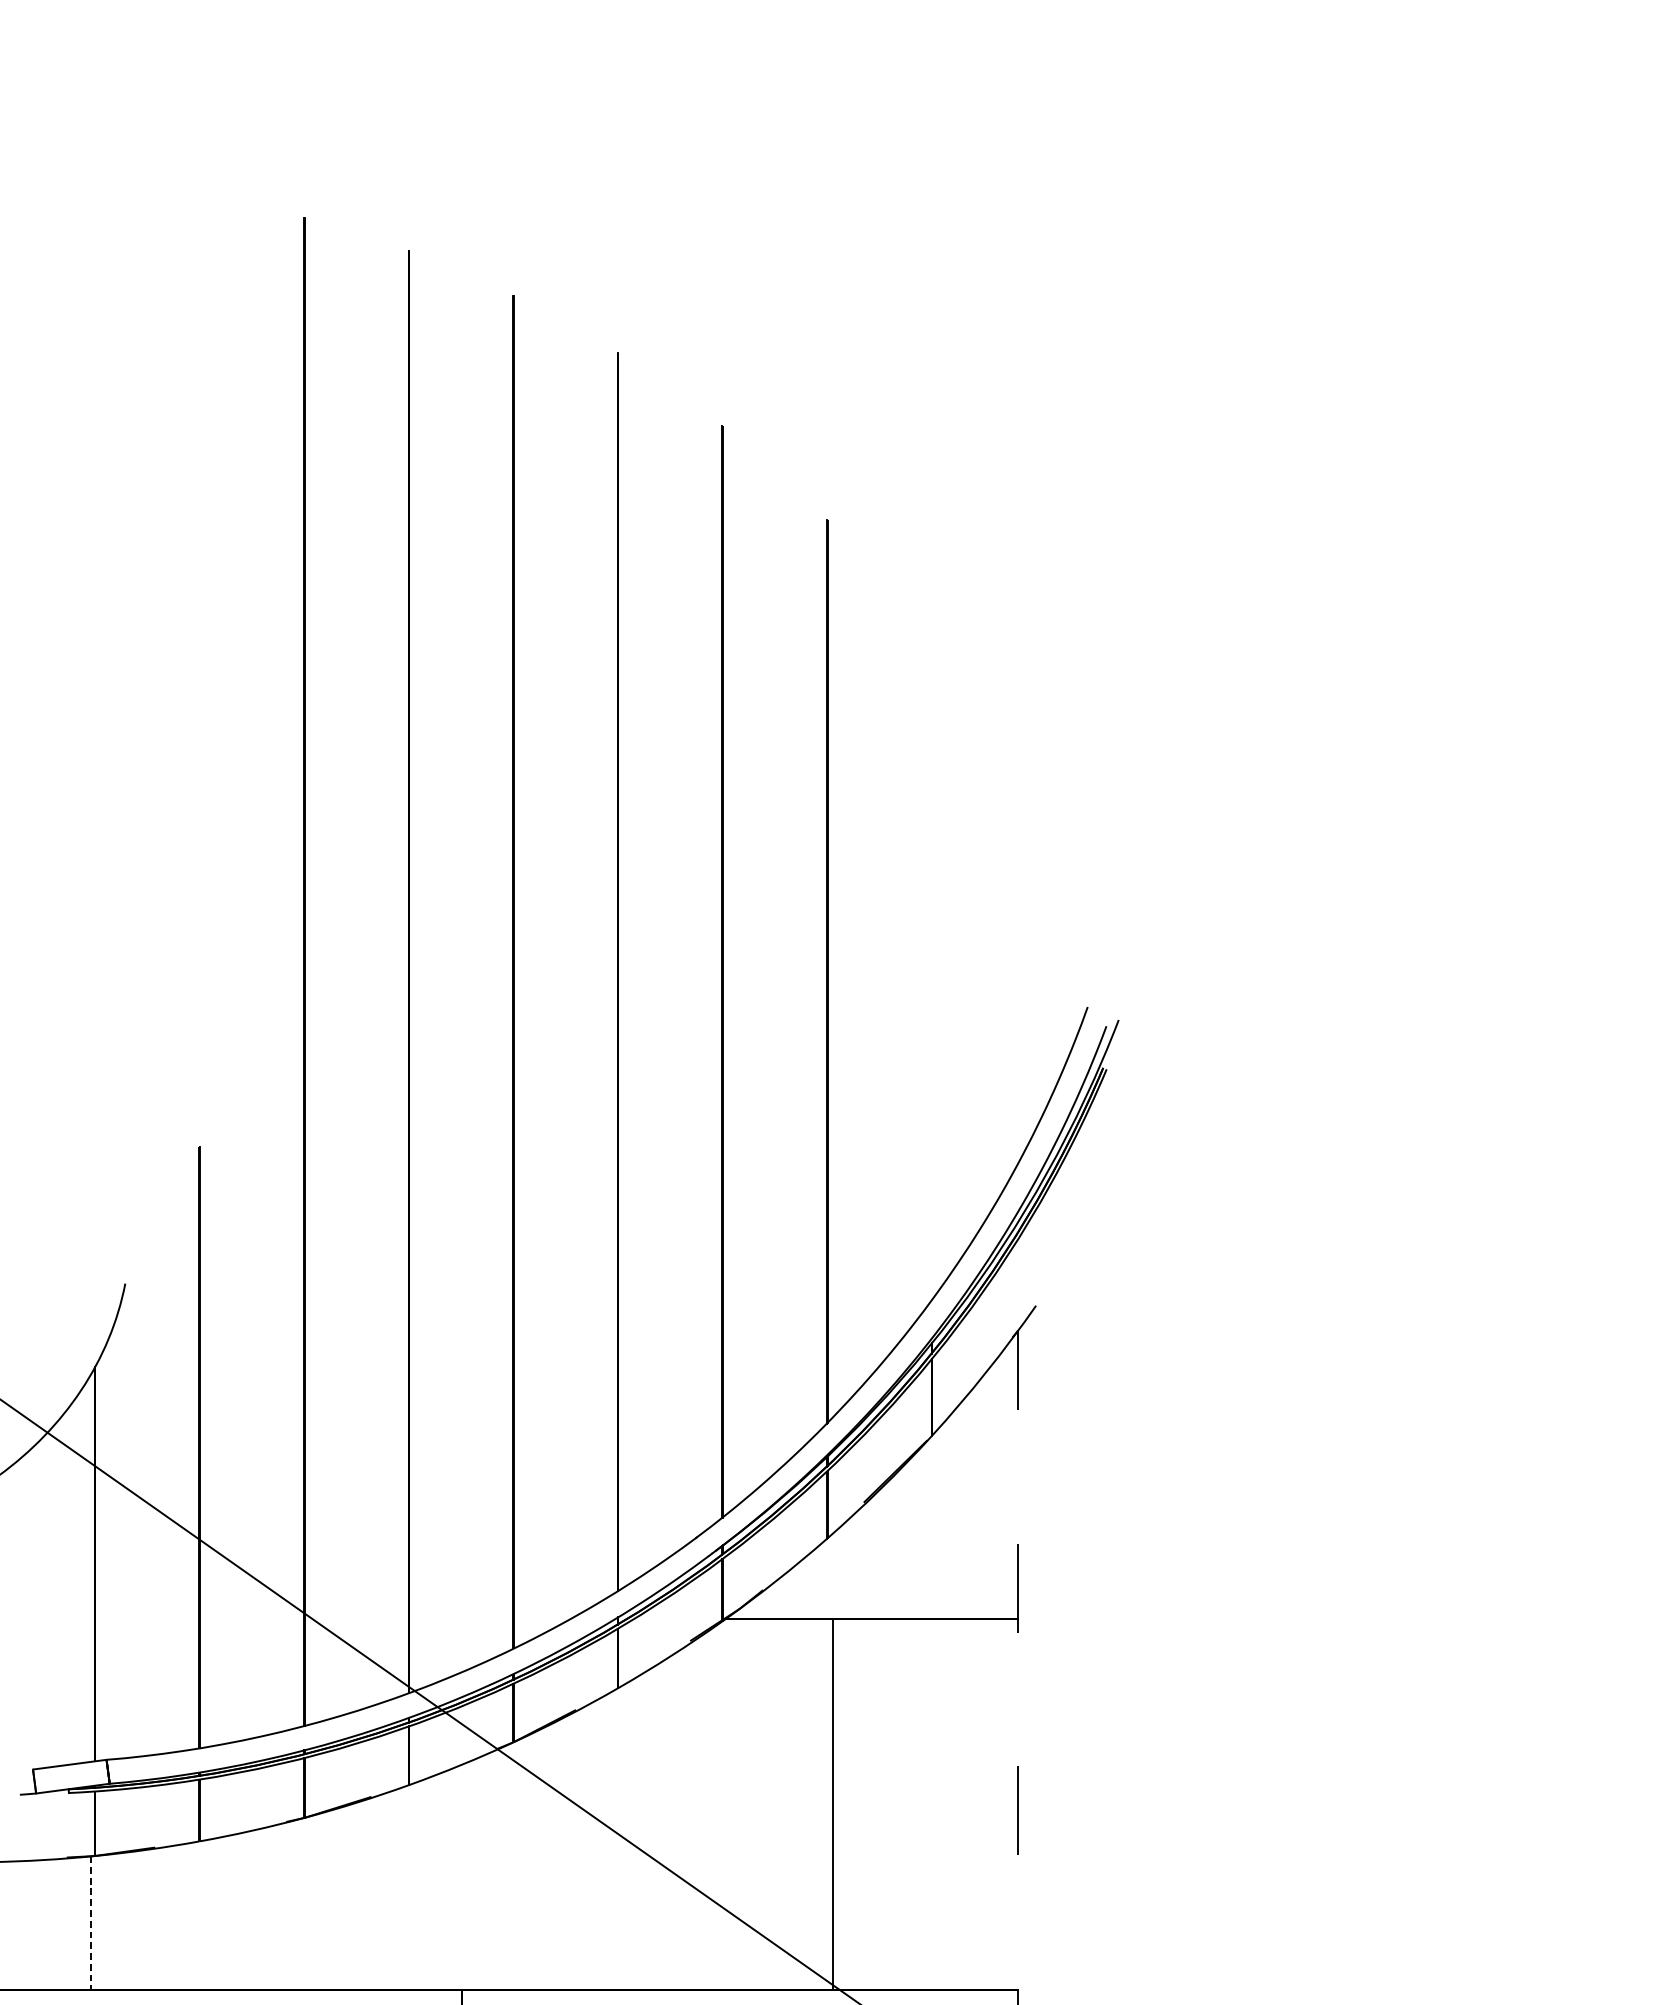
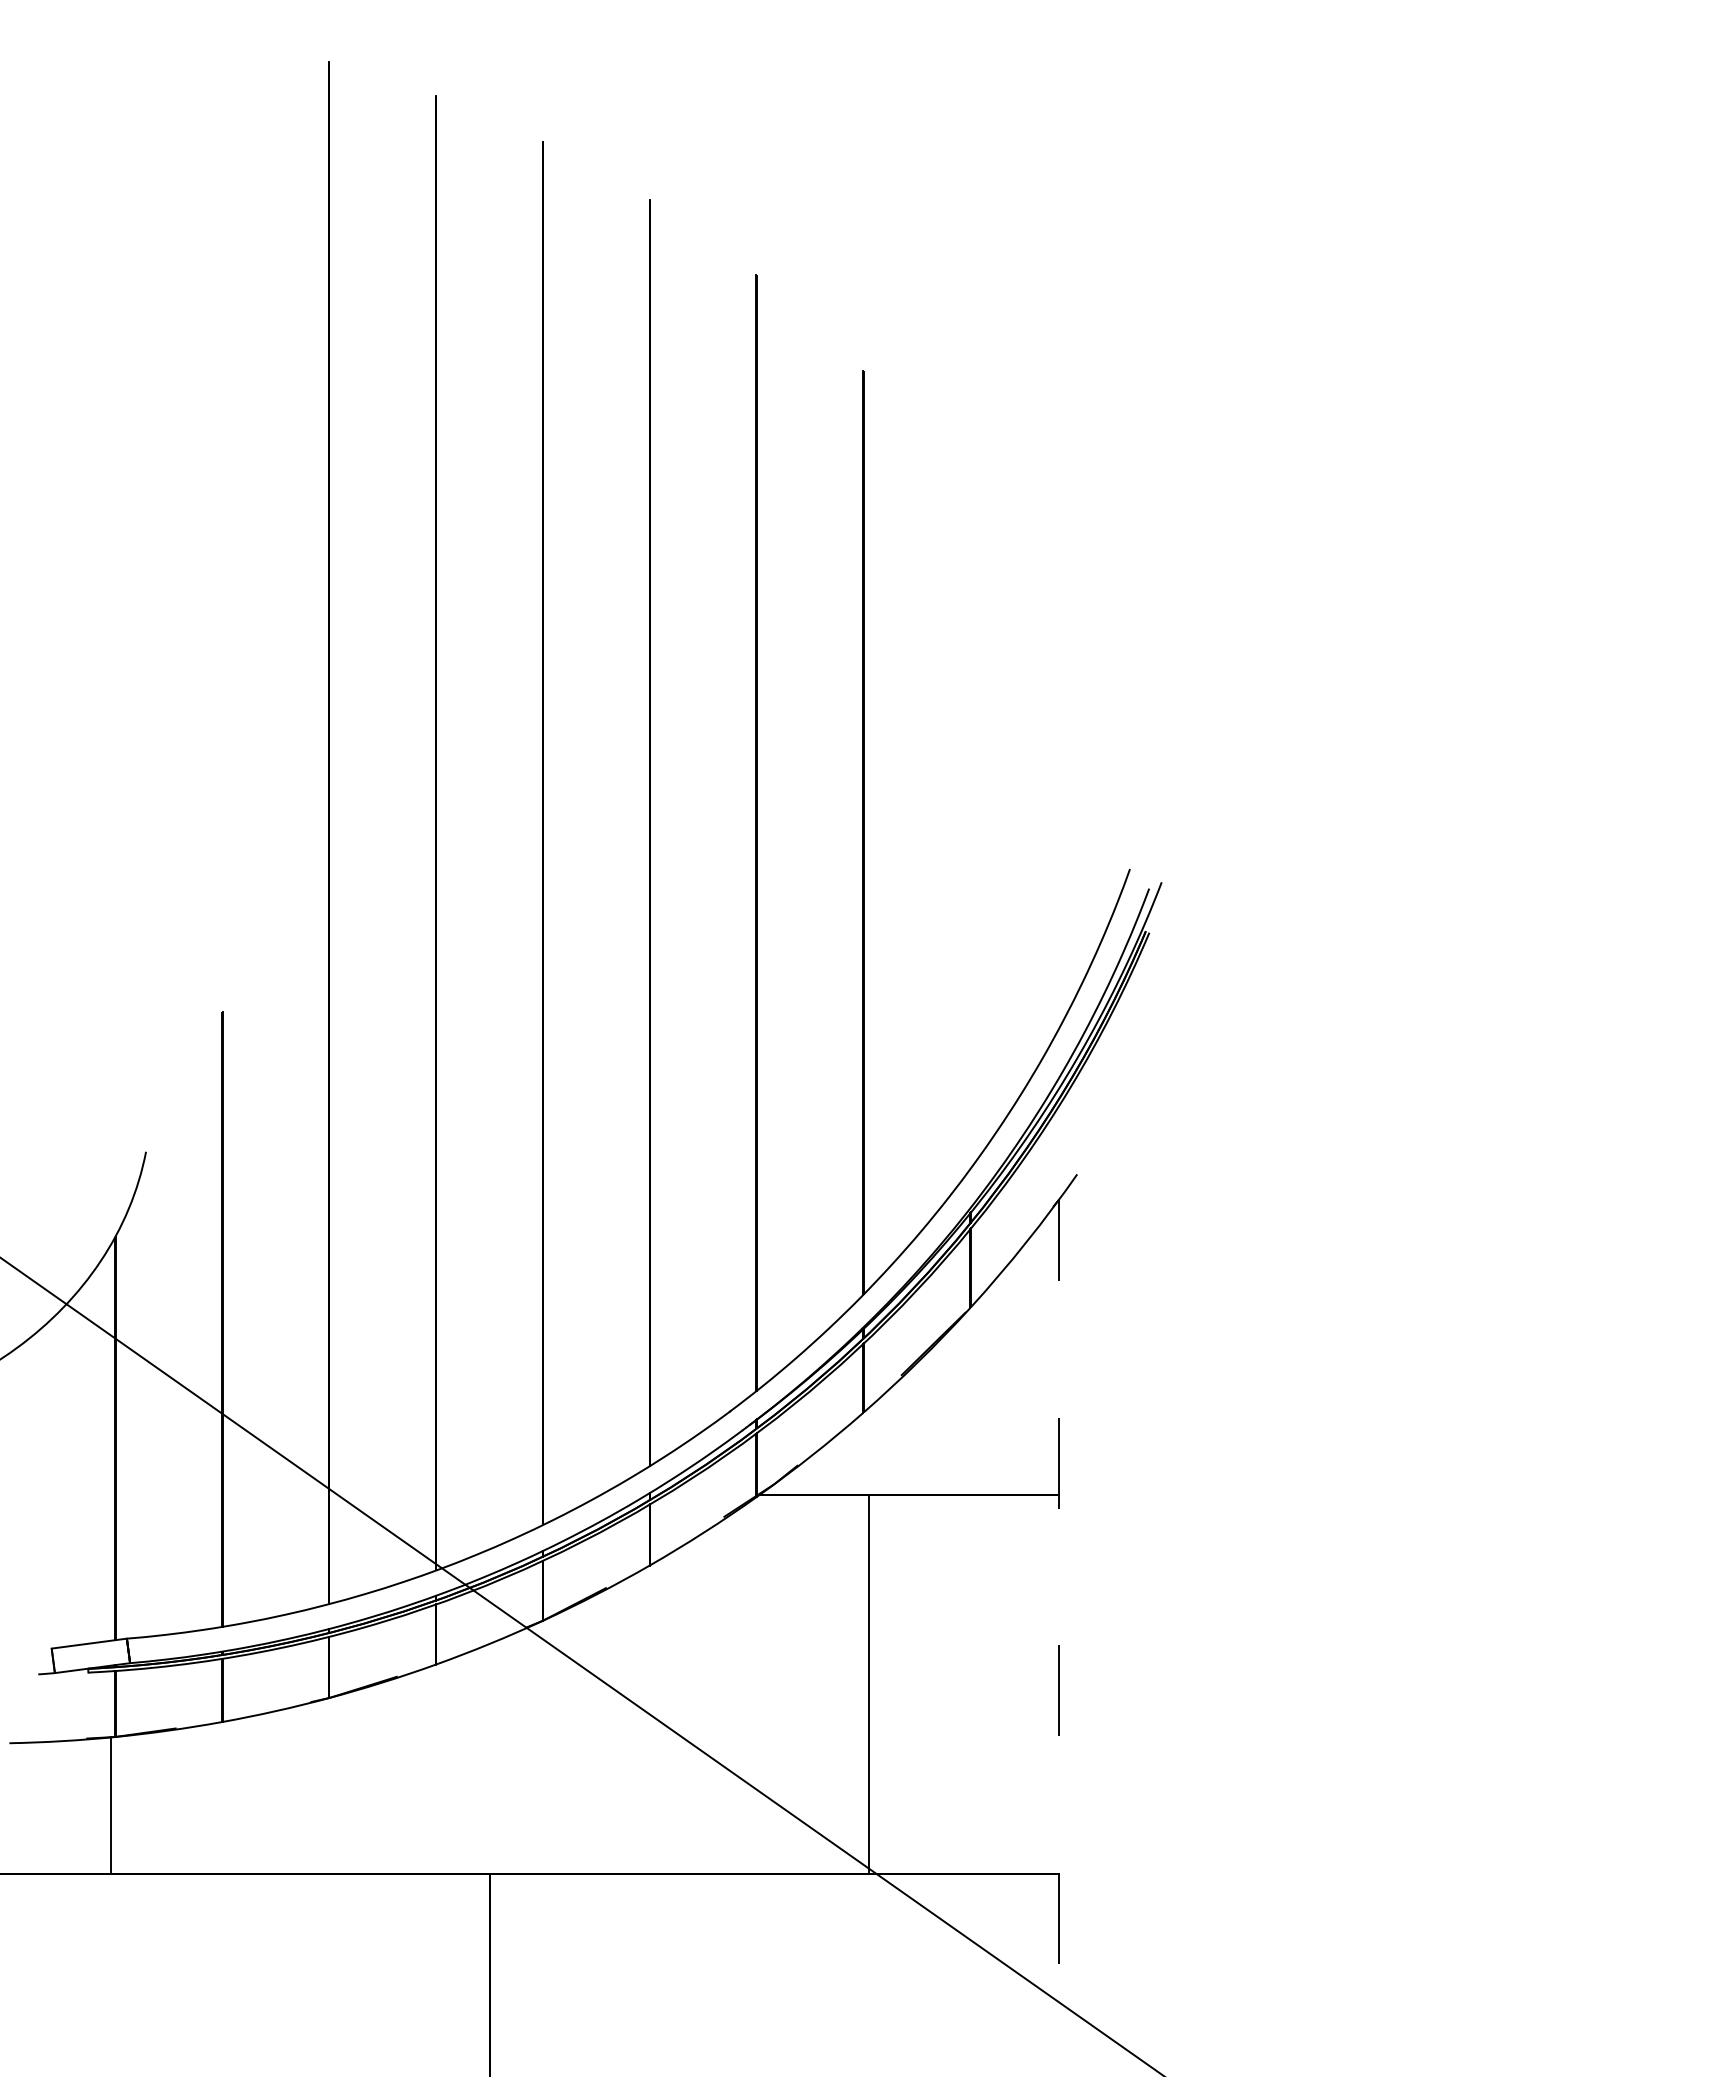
line: (91, 1923) -> (111, 1806), dashed -> solid

